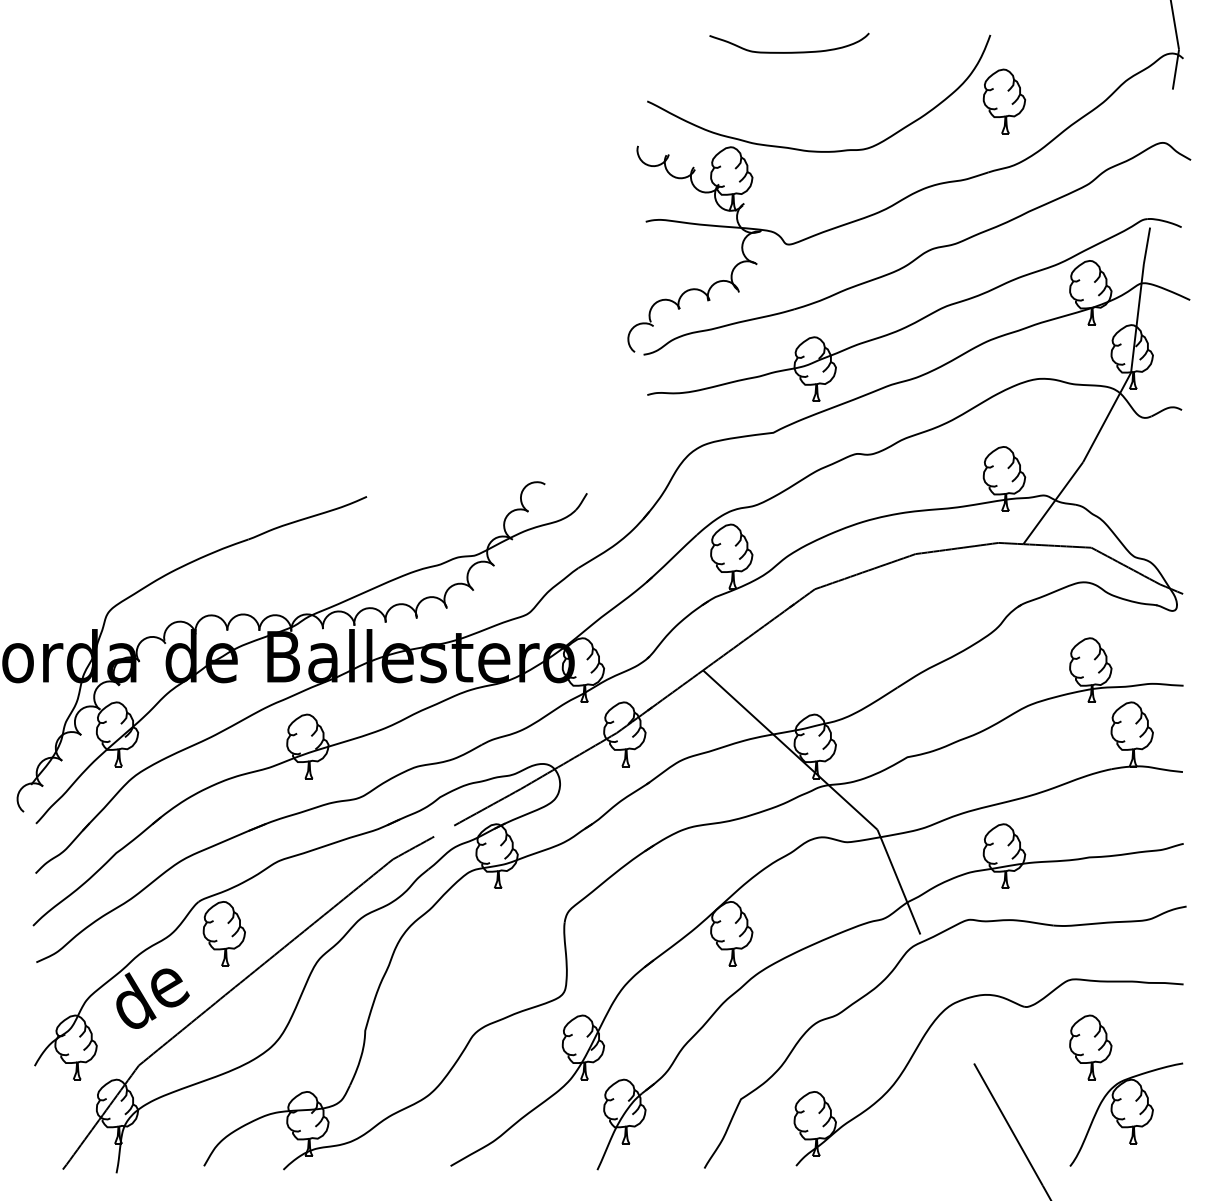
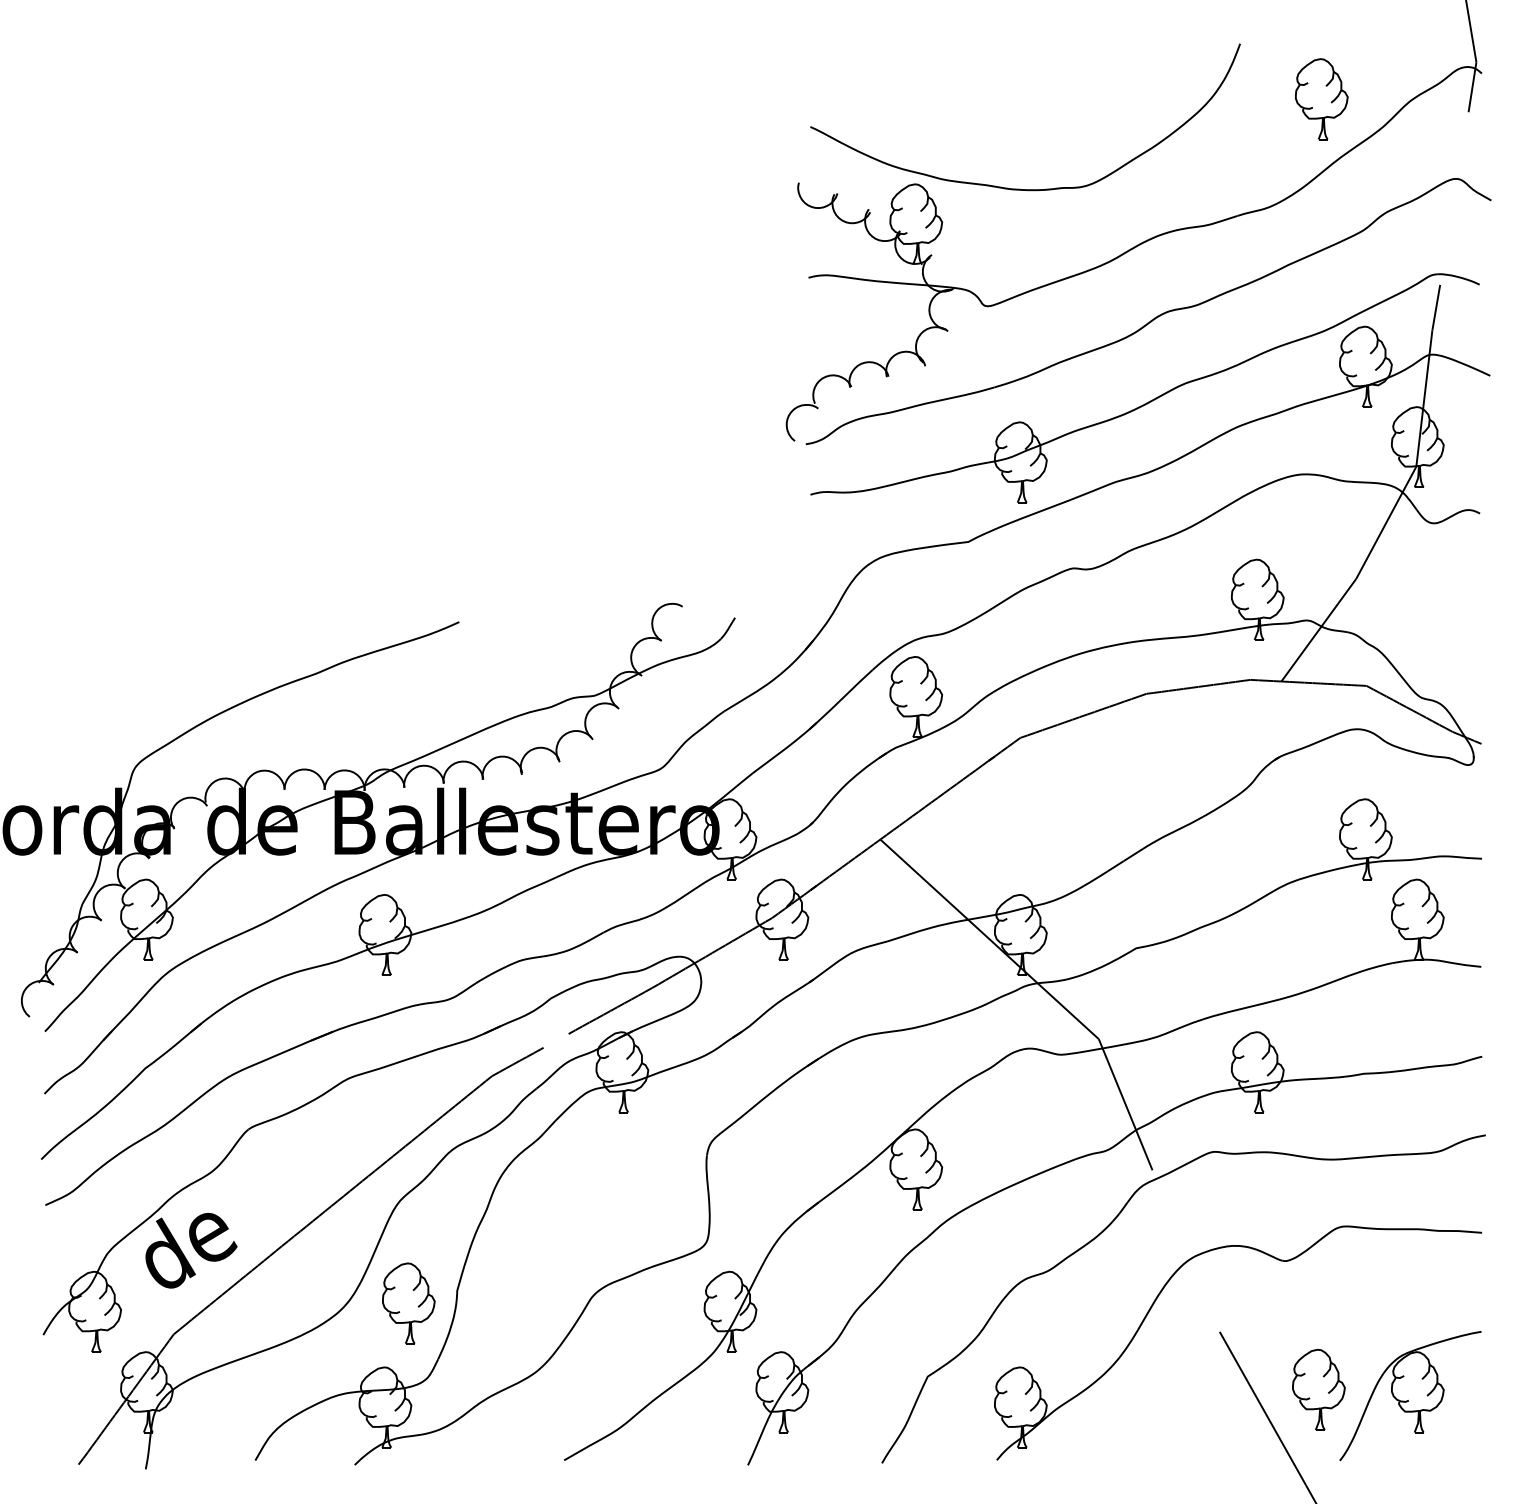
curve: (789, 52) -> (988, 65), removed
part: (1004, 101) -> (1321, 99), moved
part: (224, 933) -> (408, 1303), moved
part: (1090, 1047) -> (1318, 1389), moved

